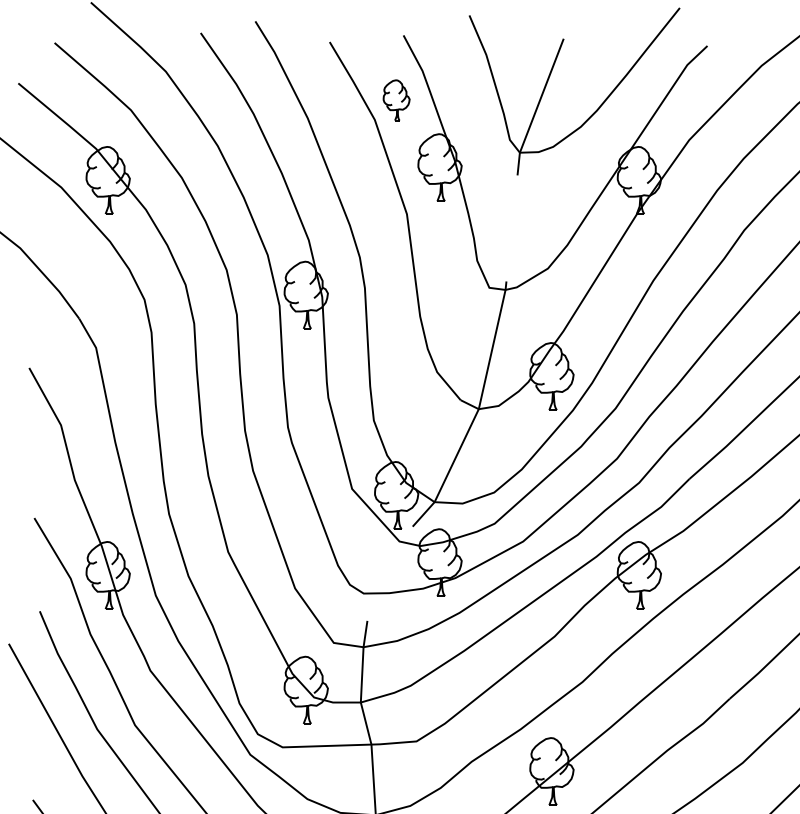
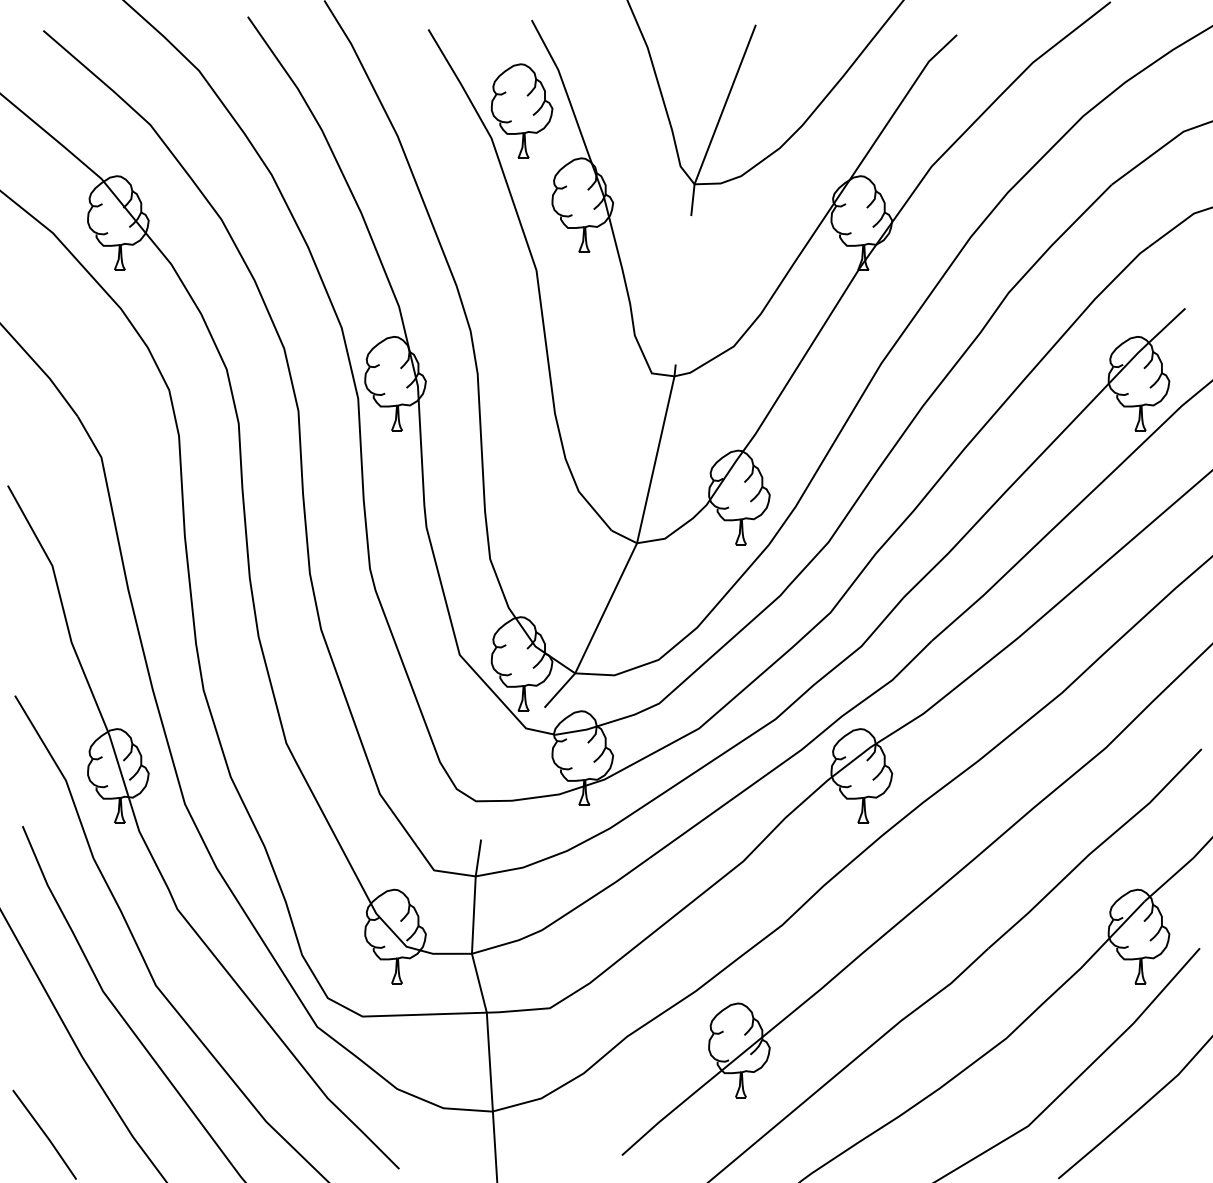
part: (396, 99) -> (521, 110), size x1.67

